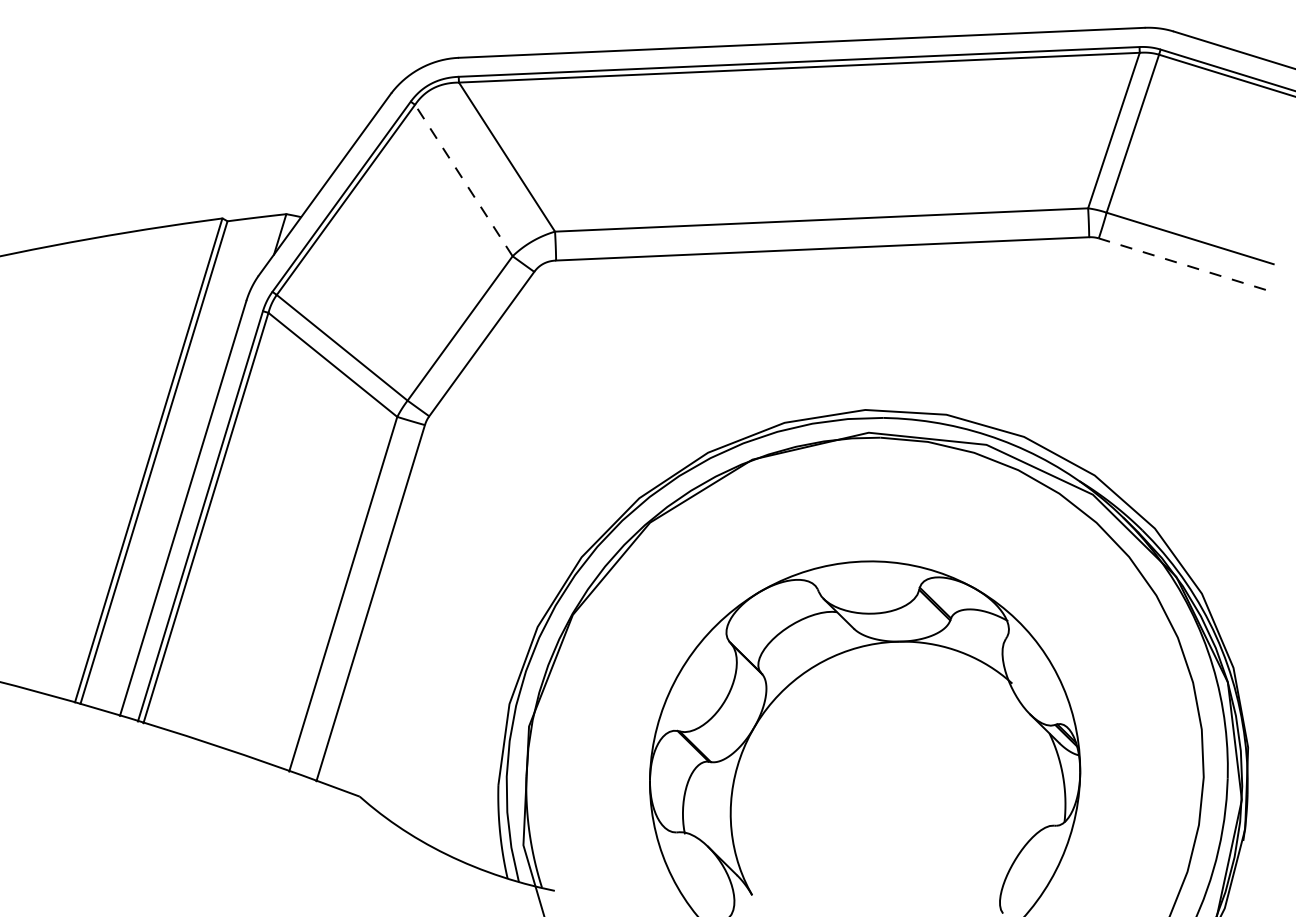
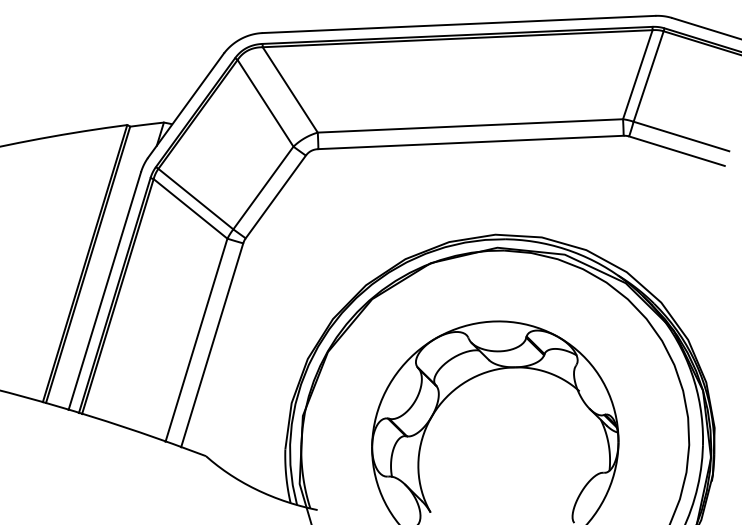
line: (463, 180) -> (265, 103), dashed -> solid
line: (1181, 264) -> (676, 151), dashed -> solid

